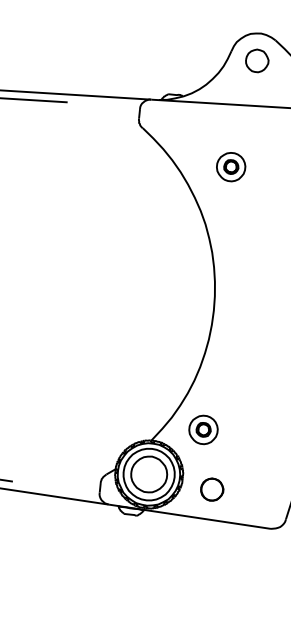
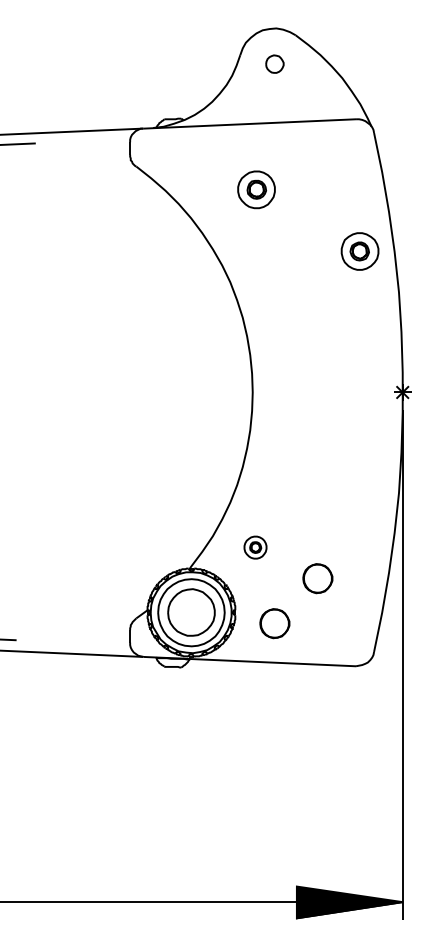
part: (257, 60) -> (274, 63), size x0.6
part: (231, 166) -> (256, 189), moved
part: (203, 429) -> (255, 547), size x0.6
part: (248, 458) -> (317, 578), added

